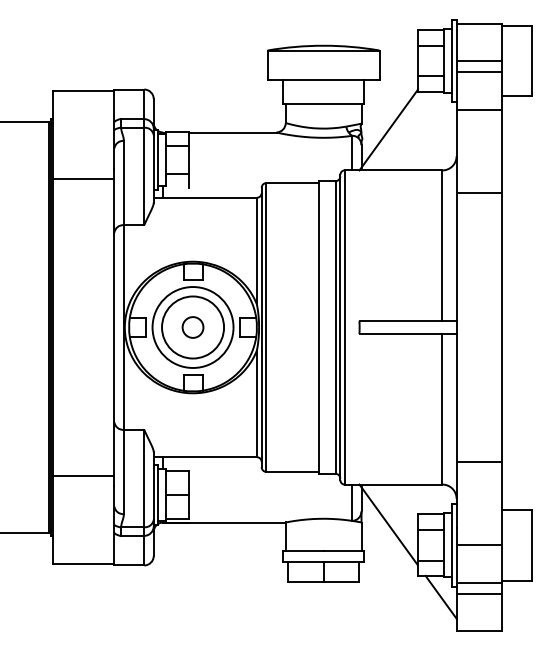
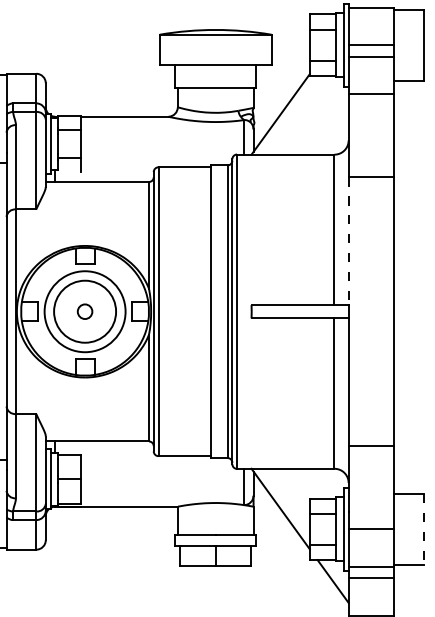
line: (456, 257) -> (348, 241), solid -> dashed
circle: (192, 327) -> (84, 311), size x0.7
line: (531, 545) -> (423, 529), solid -> dashed

